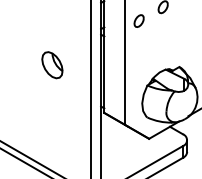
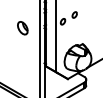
part: (51, 65) -> (22, 28), moved

